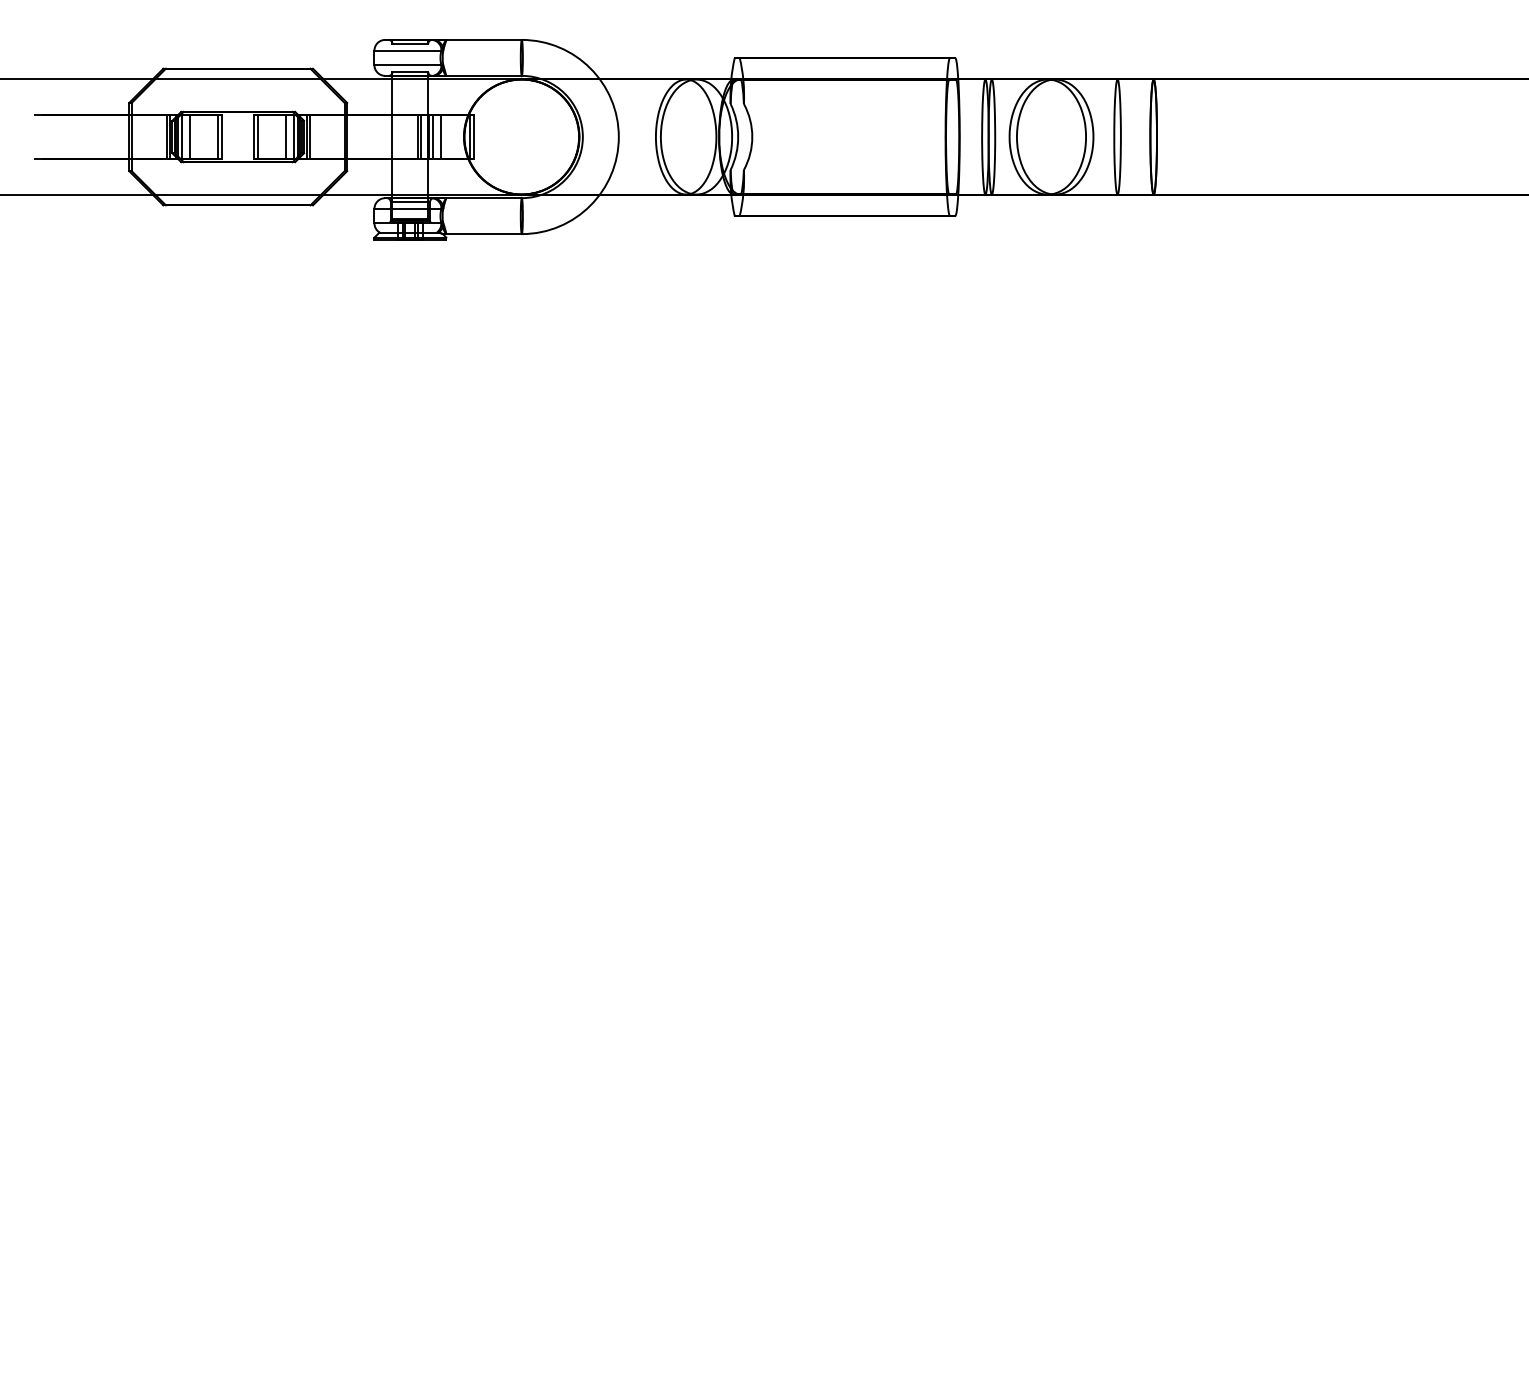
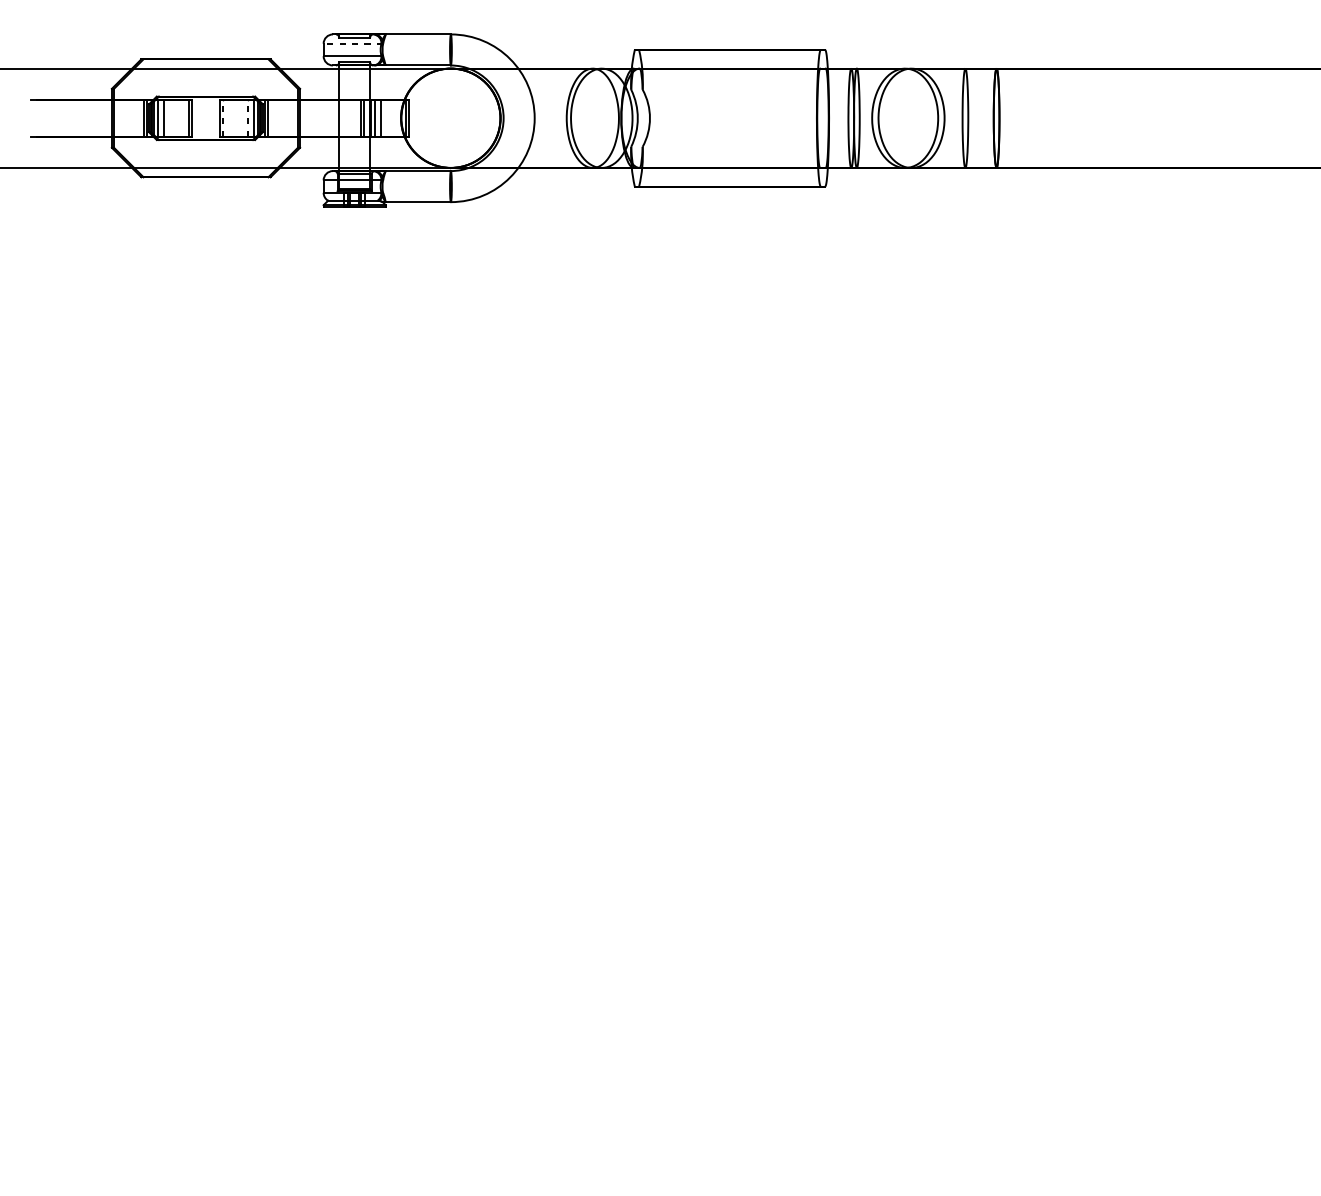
line: (408, 50) -> (353, 43), solid -> dashed
line: (258, 137) -> (223, 118), solid -> dashed
line: (286, 137) -> (247, 118), solid -> dashed

